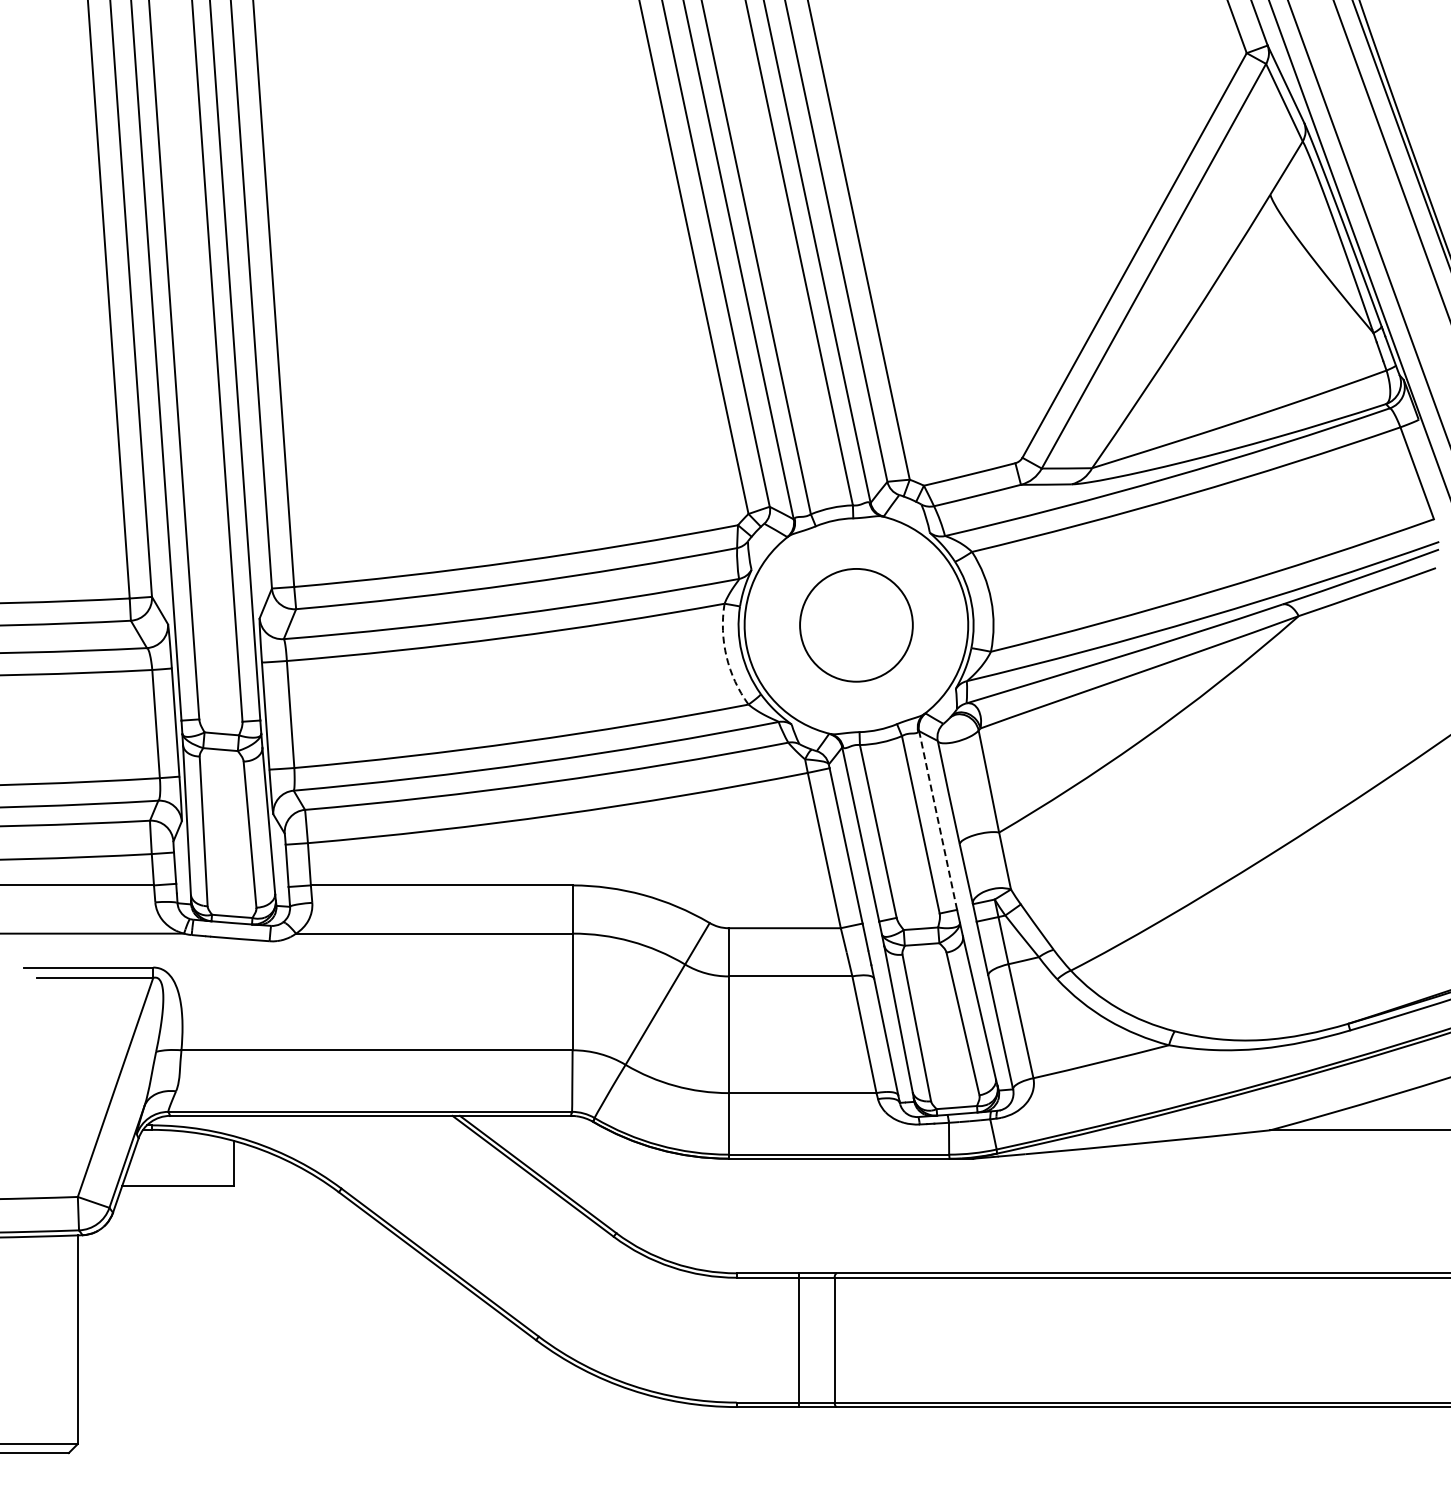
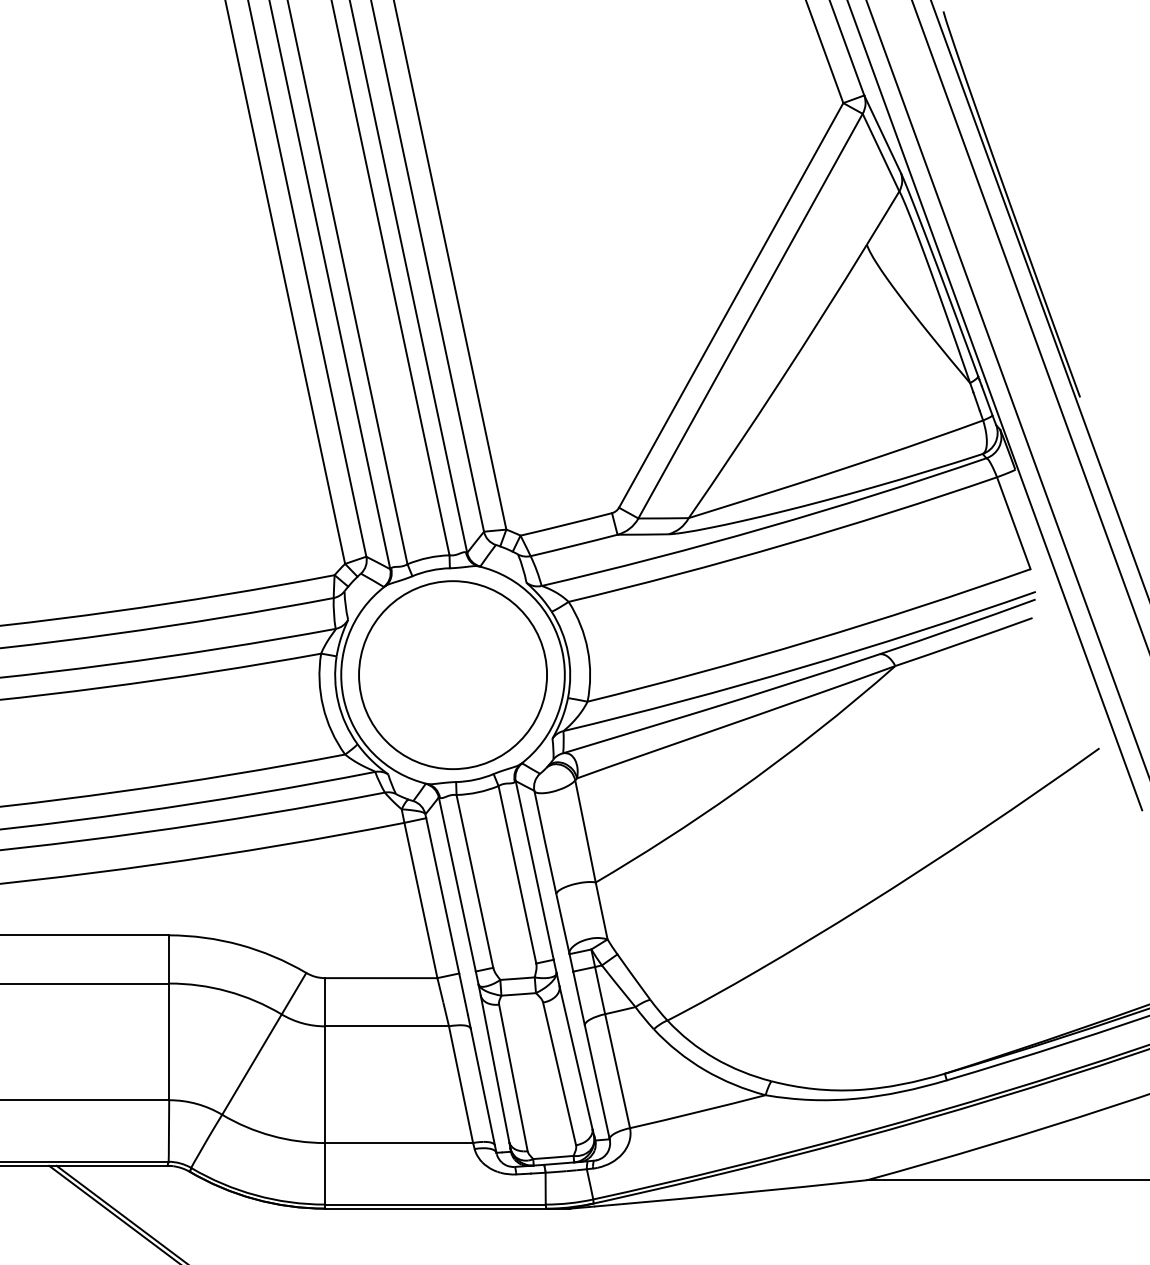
circle: (856, 625) -> (453, 675), size x1.67
arc: (726, 656) -> (323, 706), dashed -> solid
line: (938, 820) -> (535, 870), dashed -> solid

